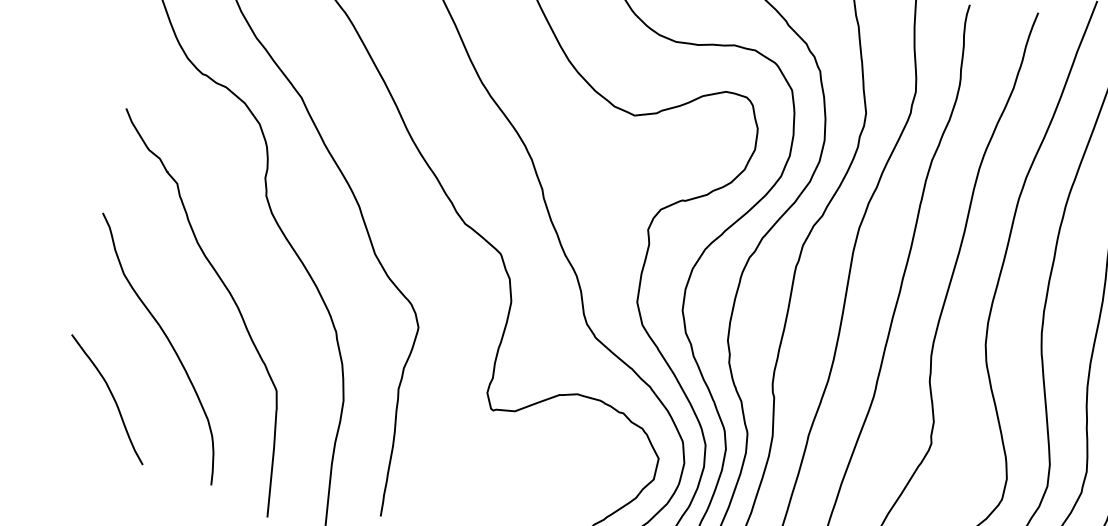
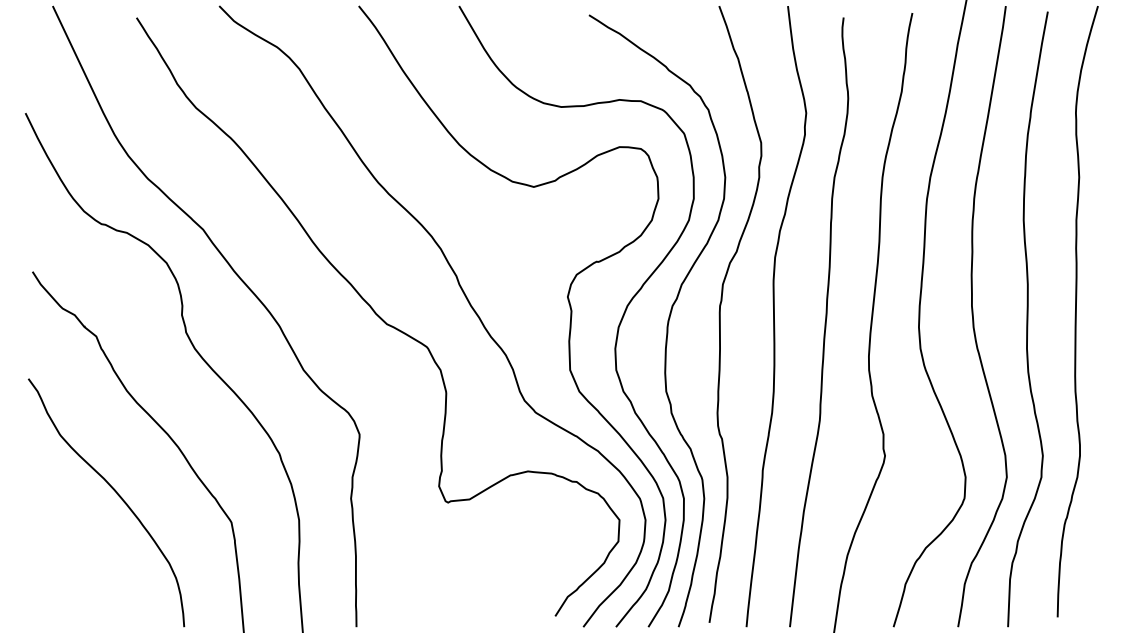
curve: (112, 398) -> (71, 559), removed

